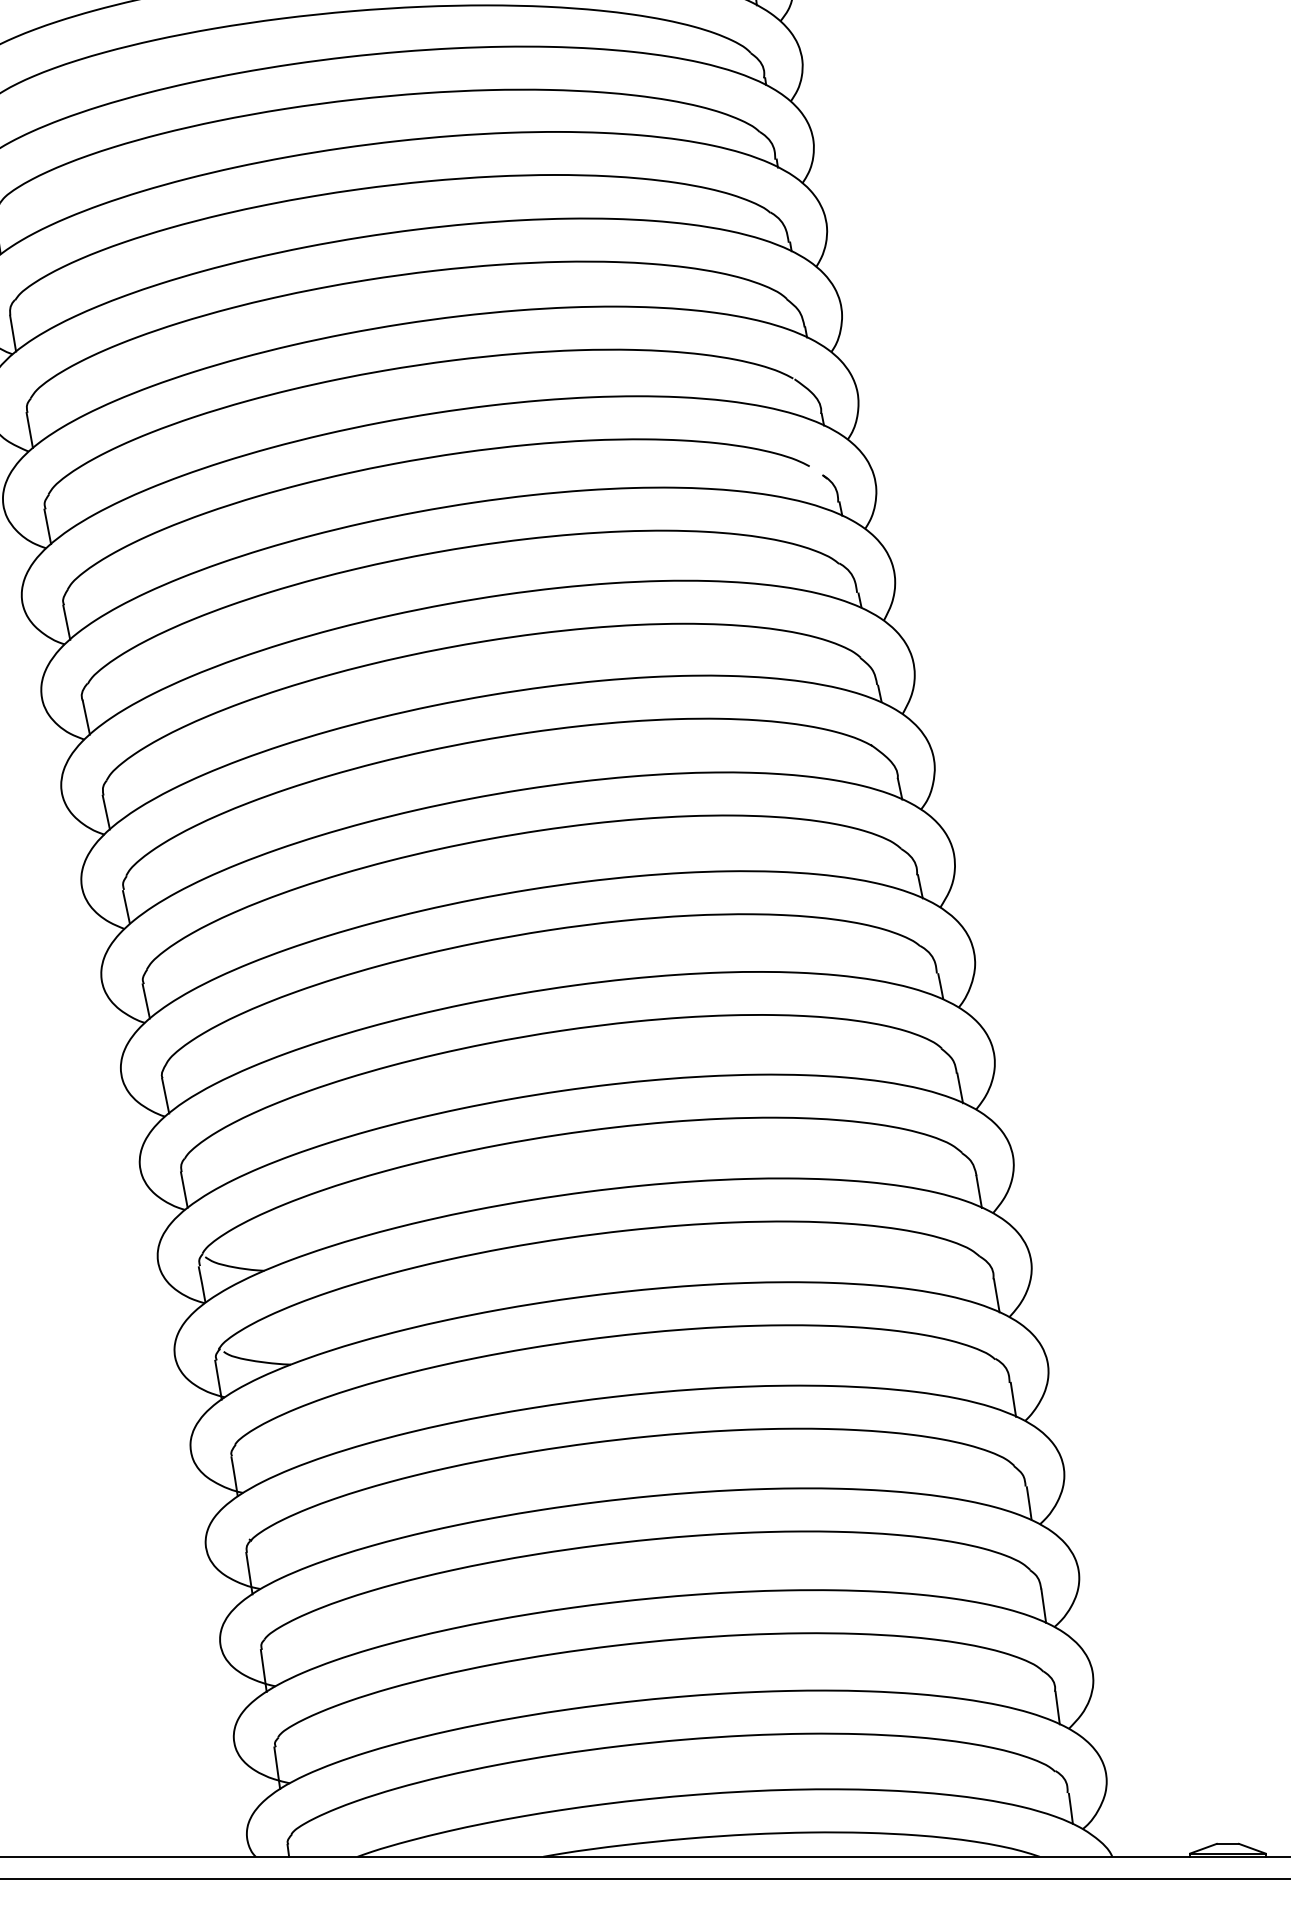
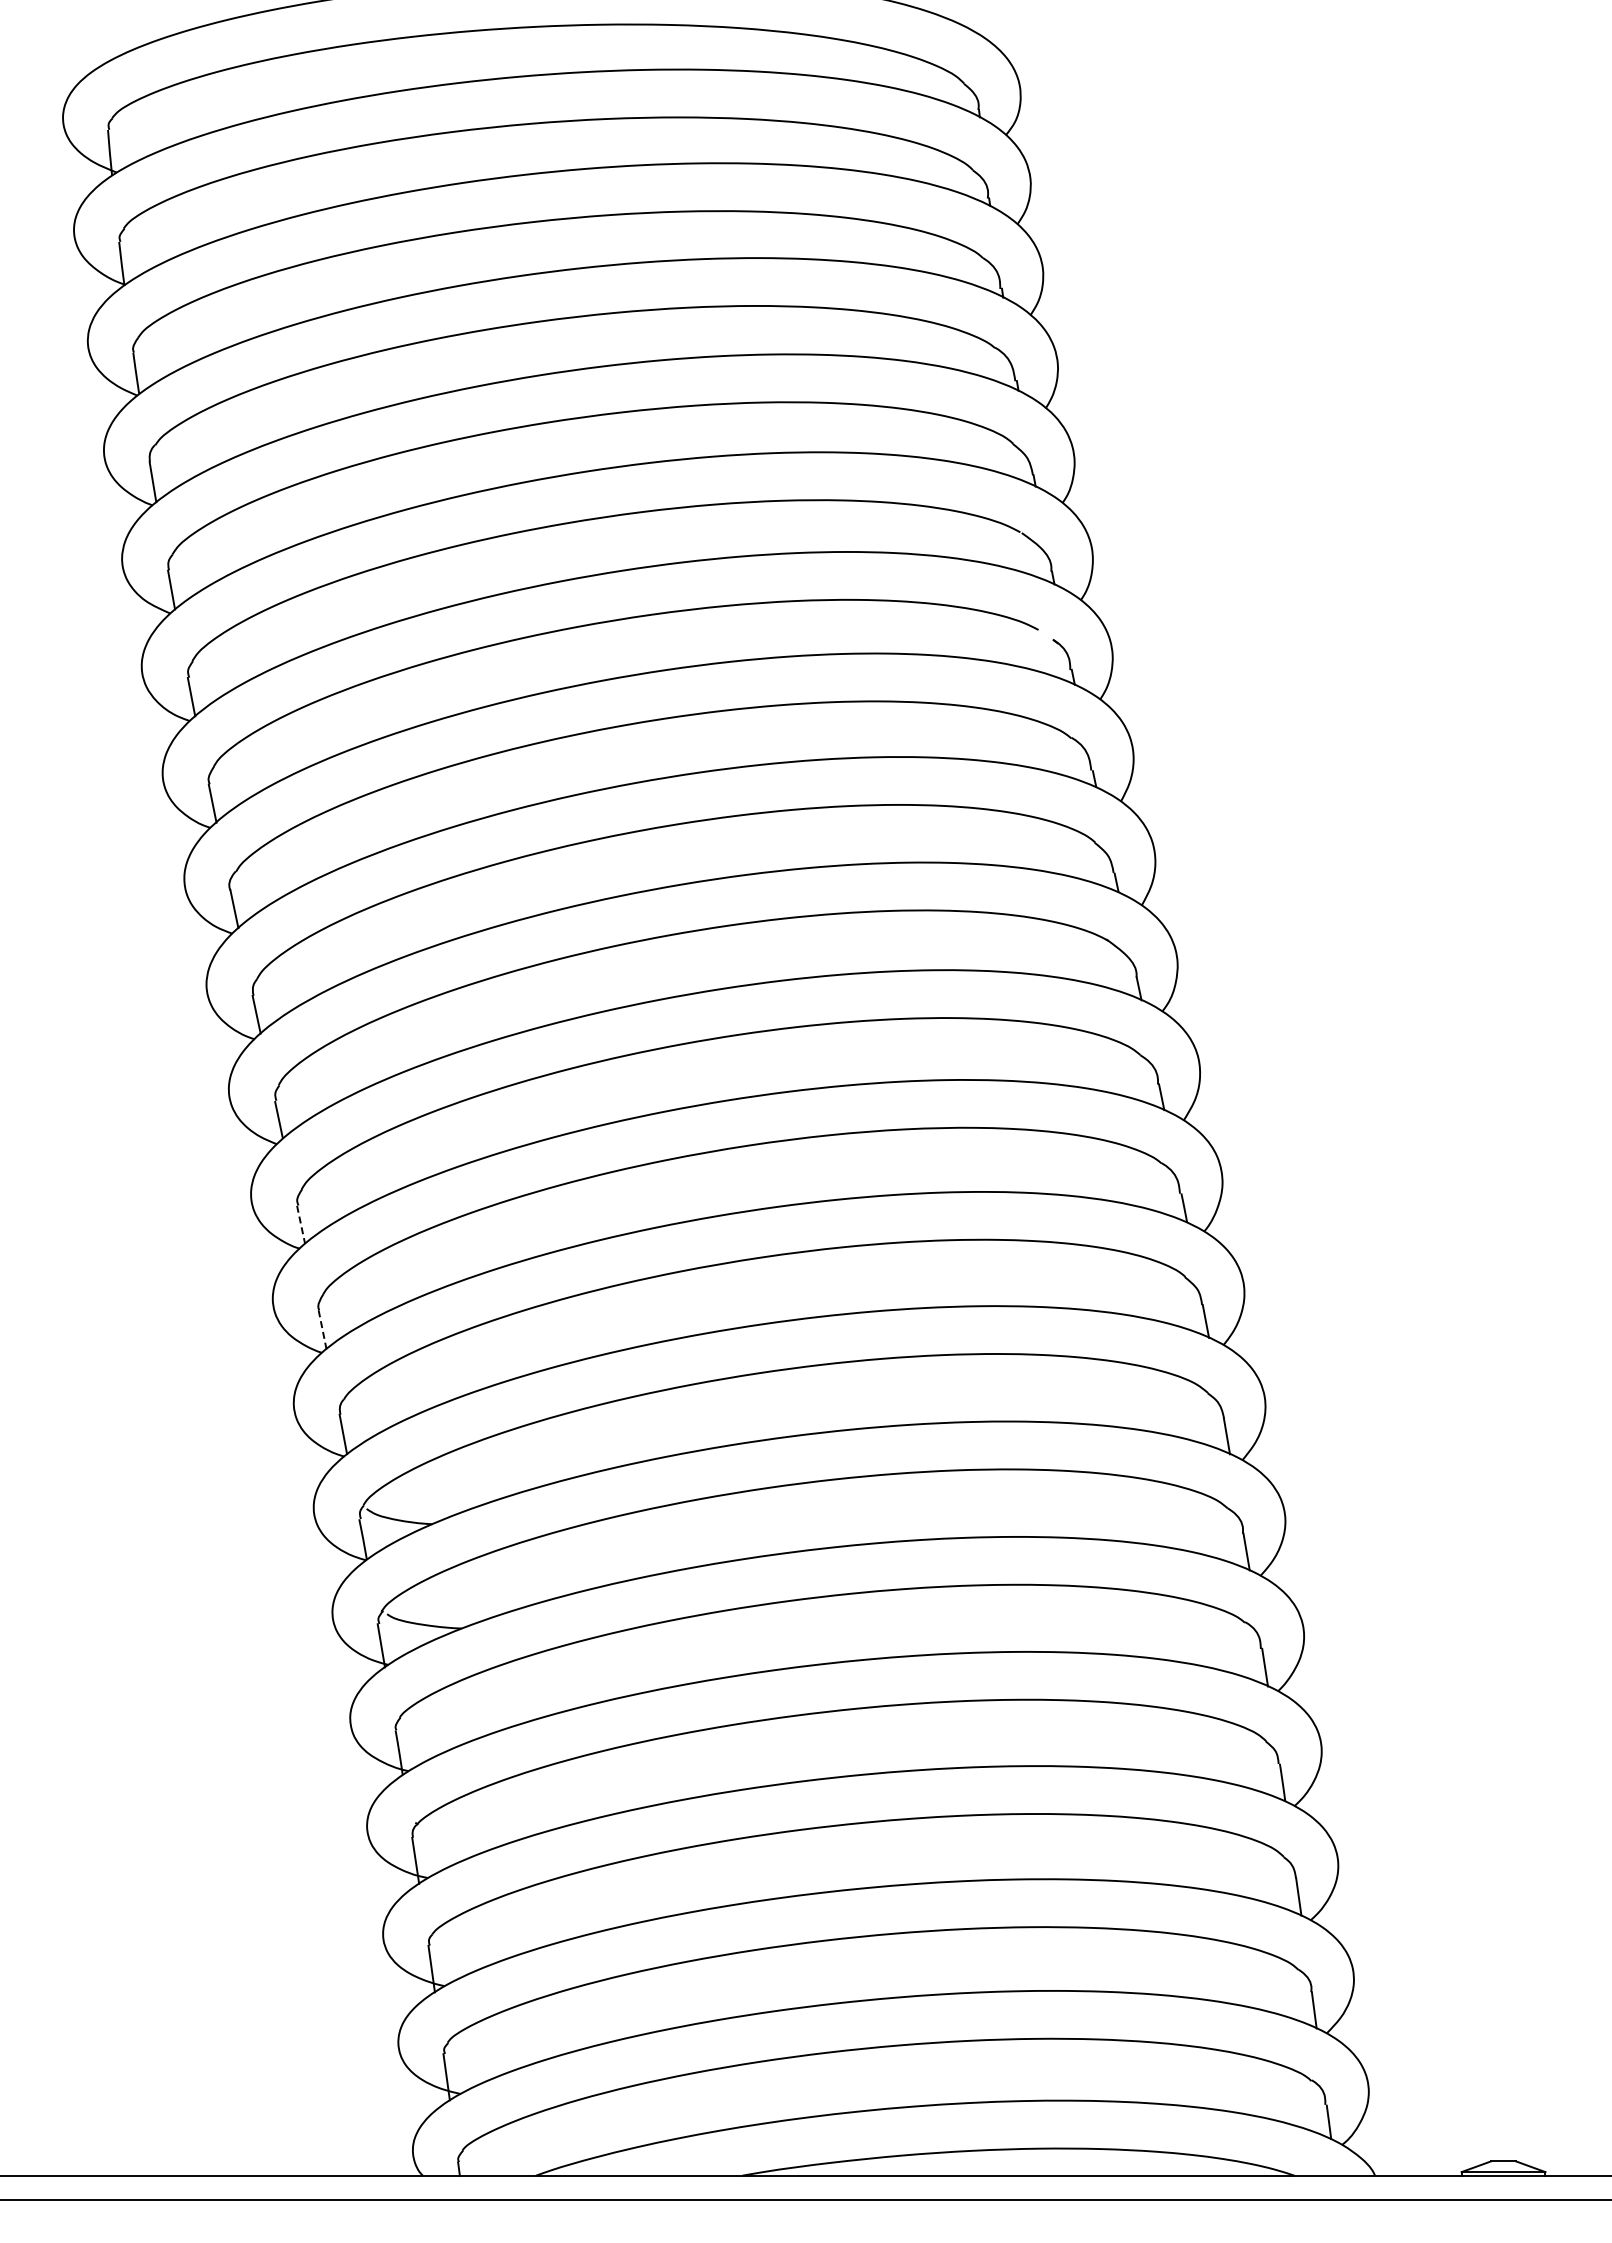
line: (146, 1002) -> (301, 1225), solid -> dashed
line: (165, 1095) -> (322, 1329), solid -> dashed

